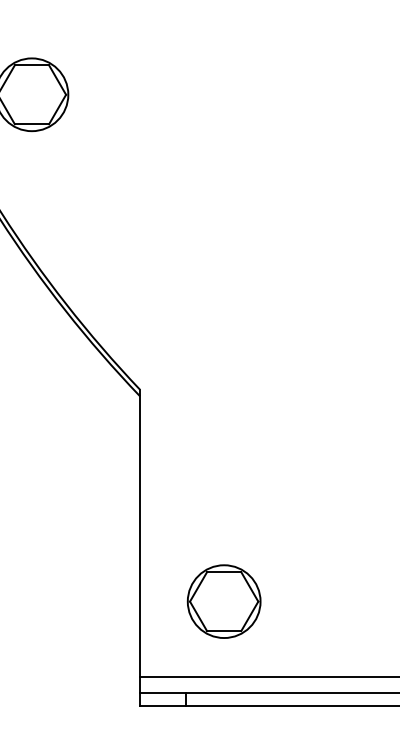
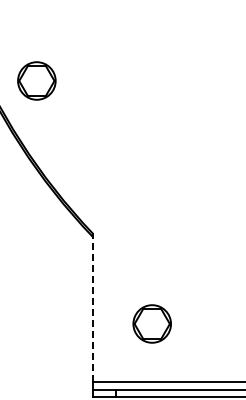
line: (139, 532) -> (92, 307), solid -> dashed
part: (222, 600) -> (151, 323), moved

